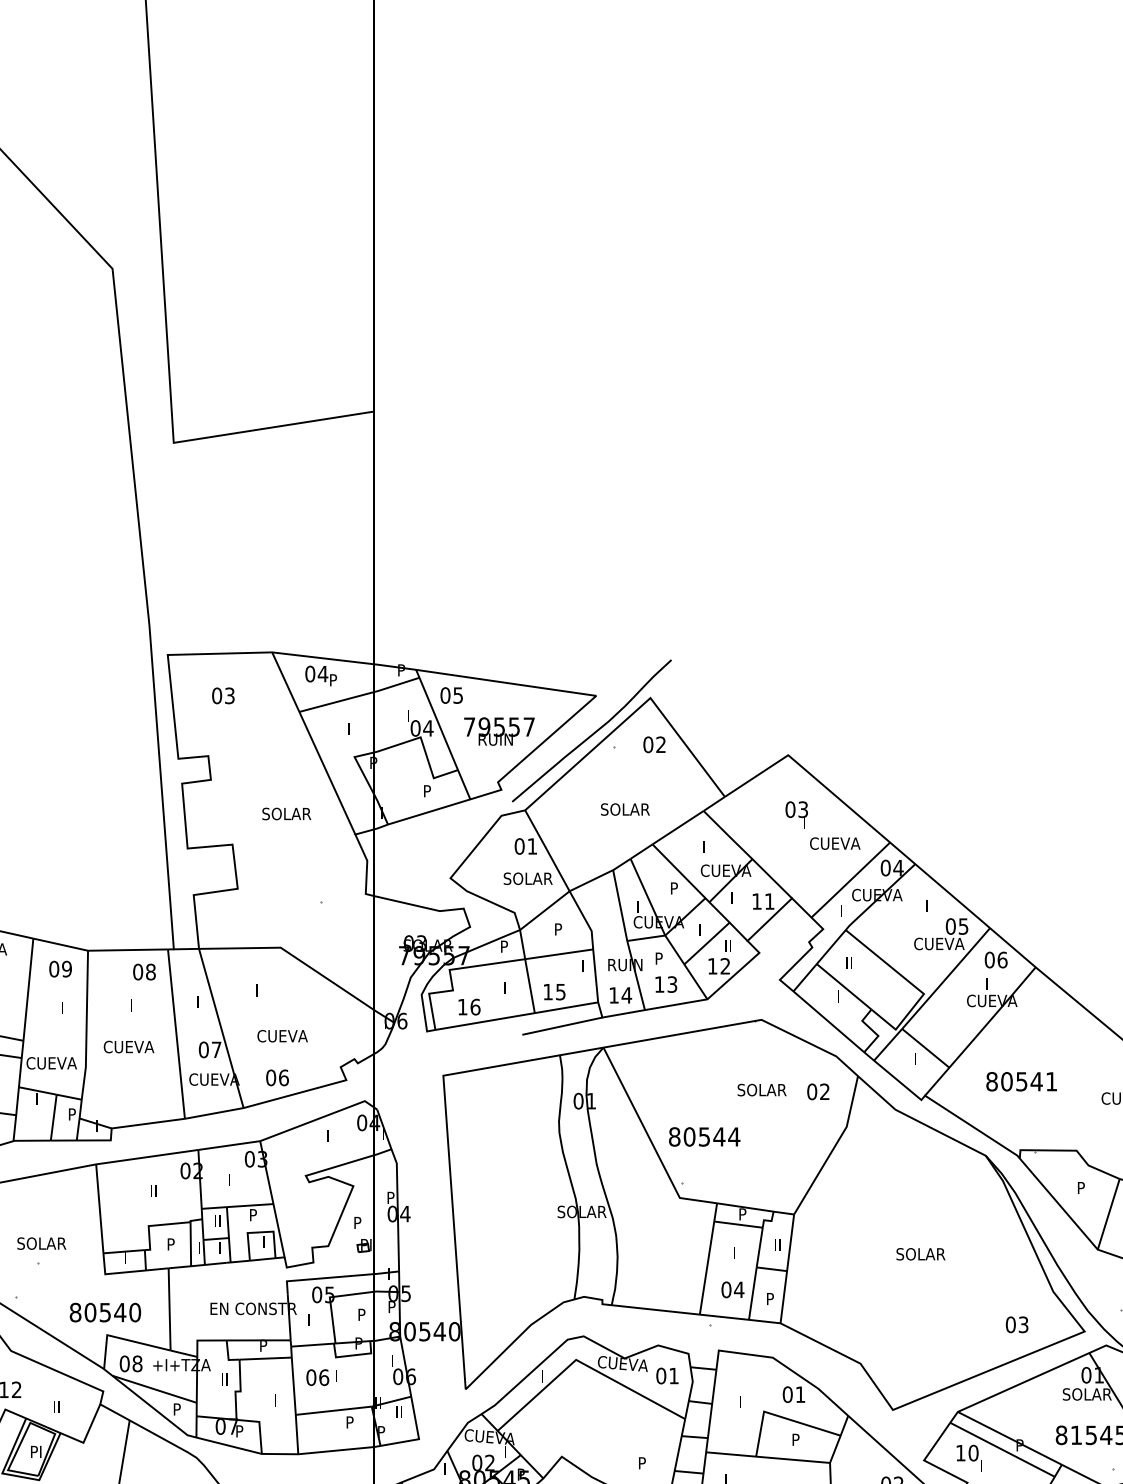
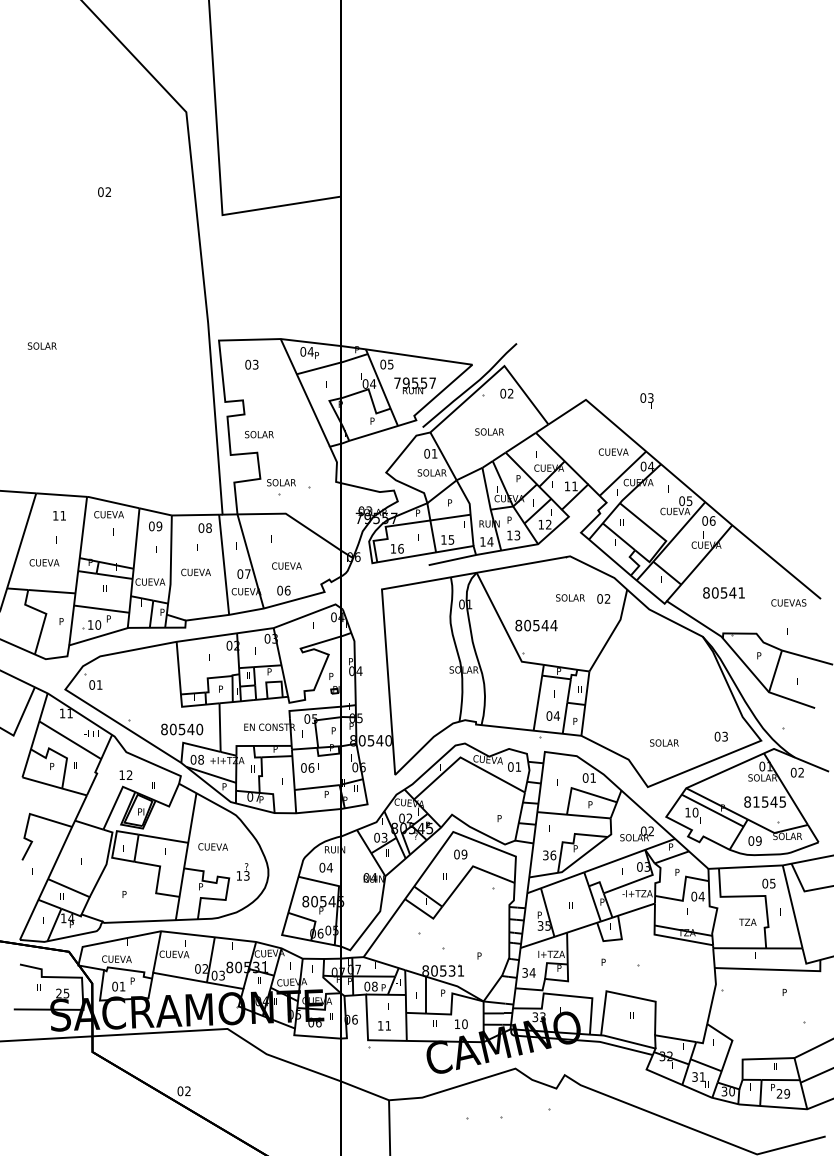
text: (286, 813) -> (259, 434), moved
text: (795, 813) -> (646, 400), moved
part: (41, 1251) -> (281, 487), moved
text: (921, 1253) -> (664, 742), moved

